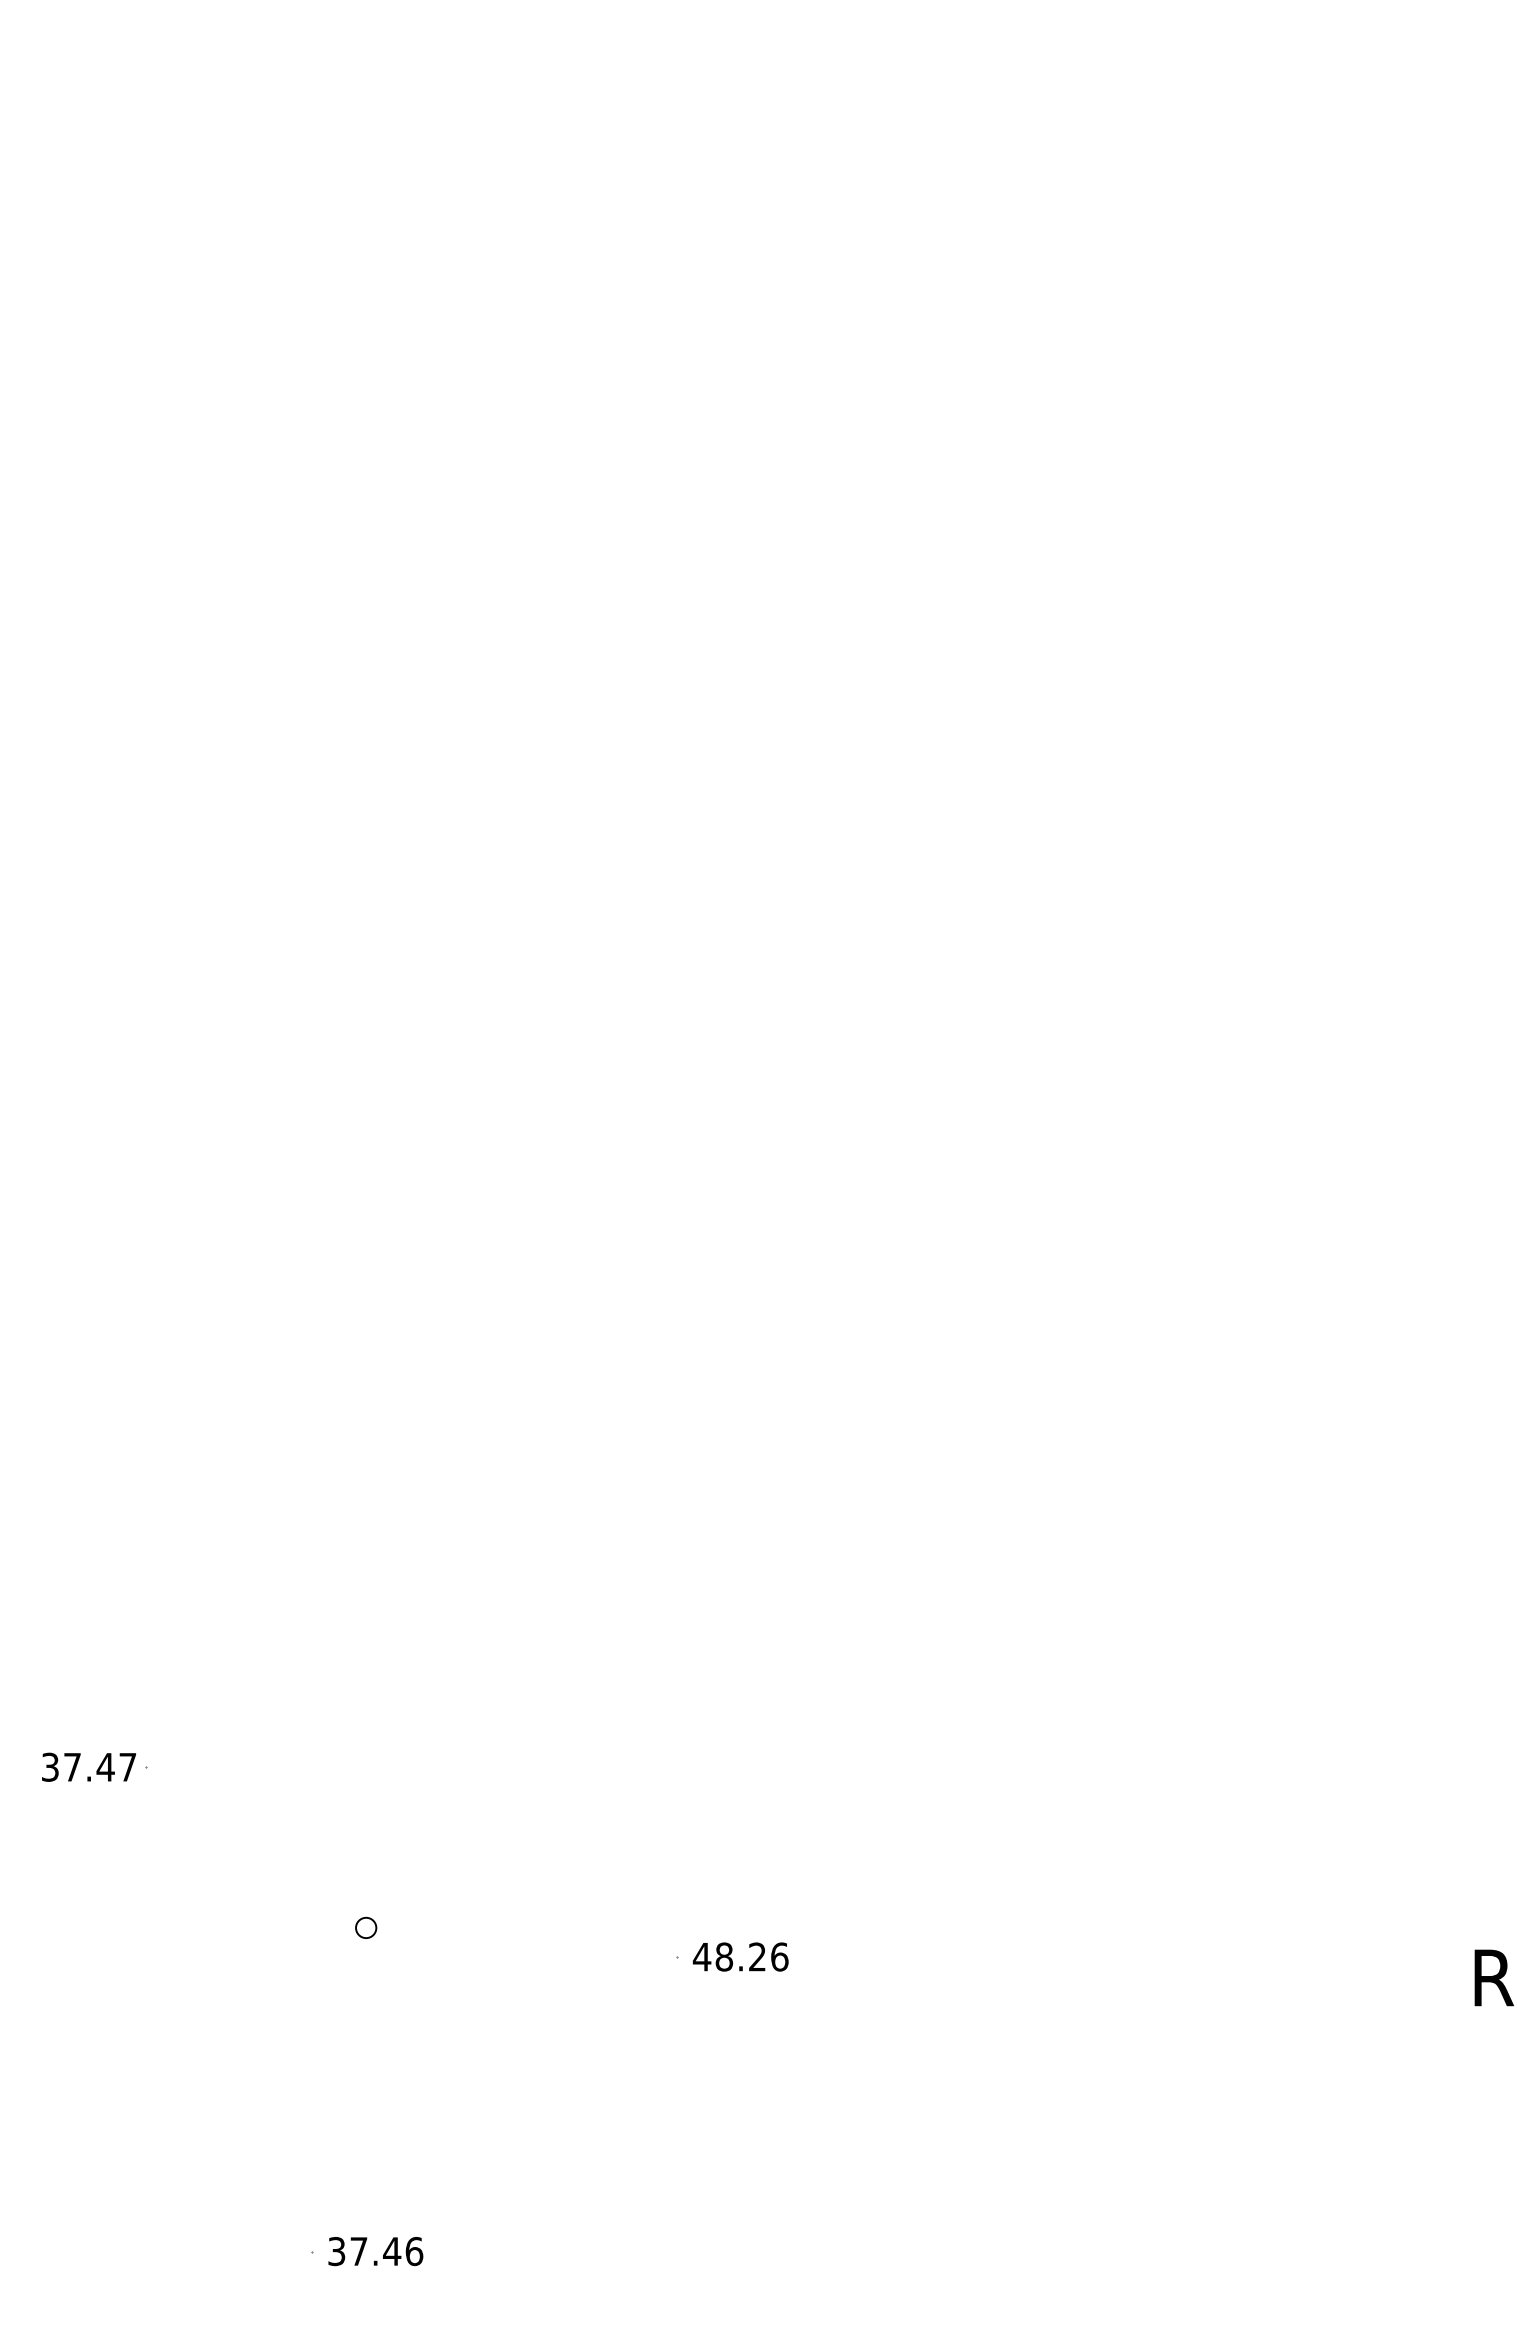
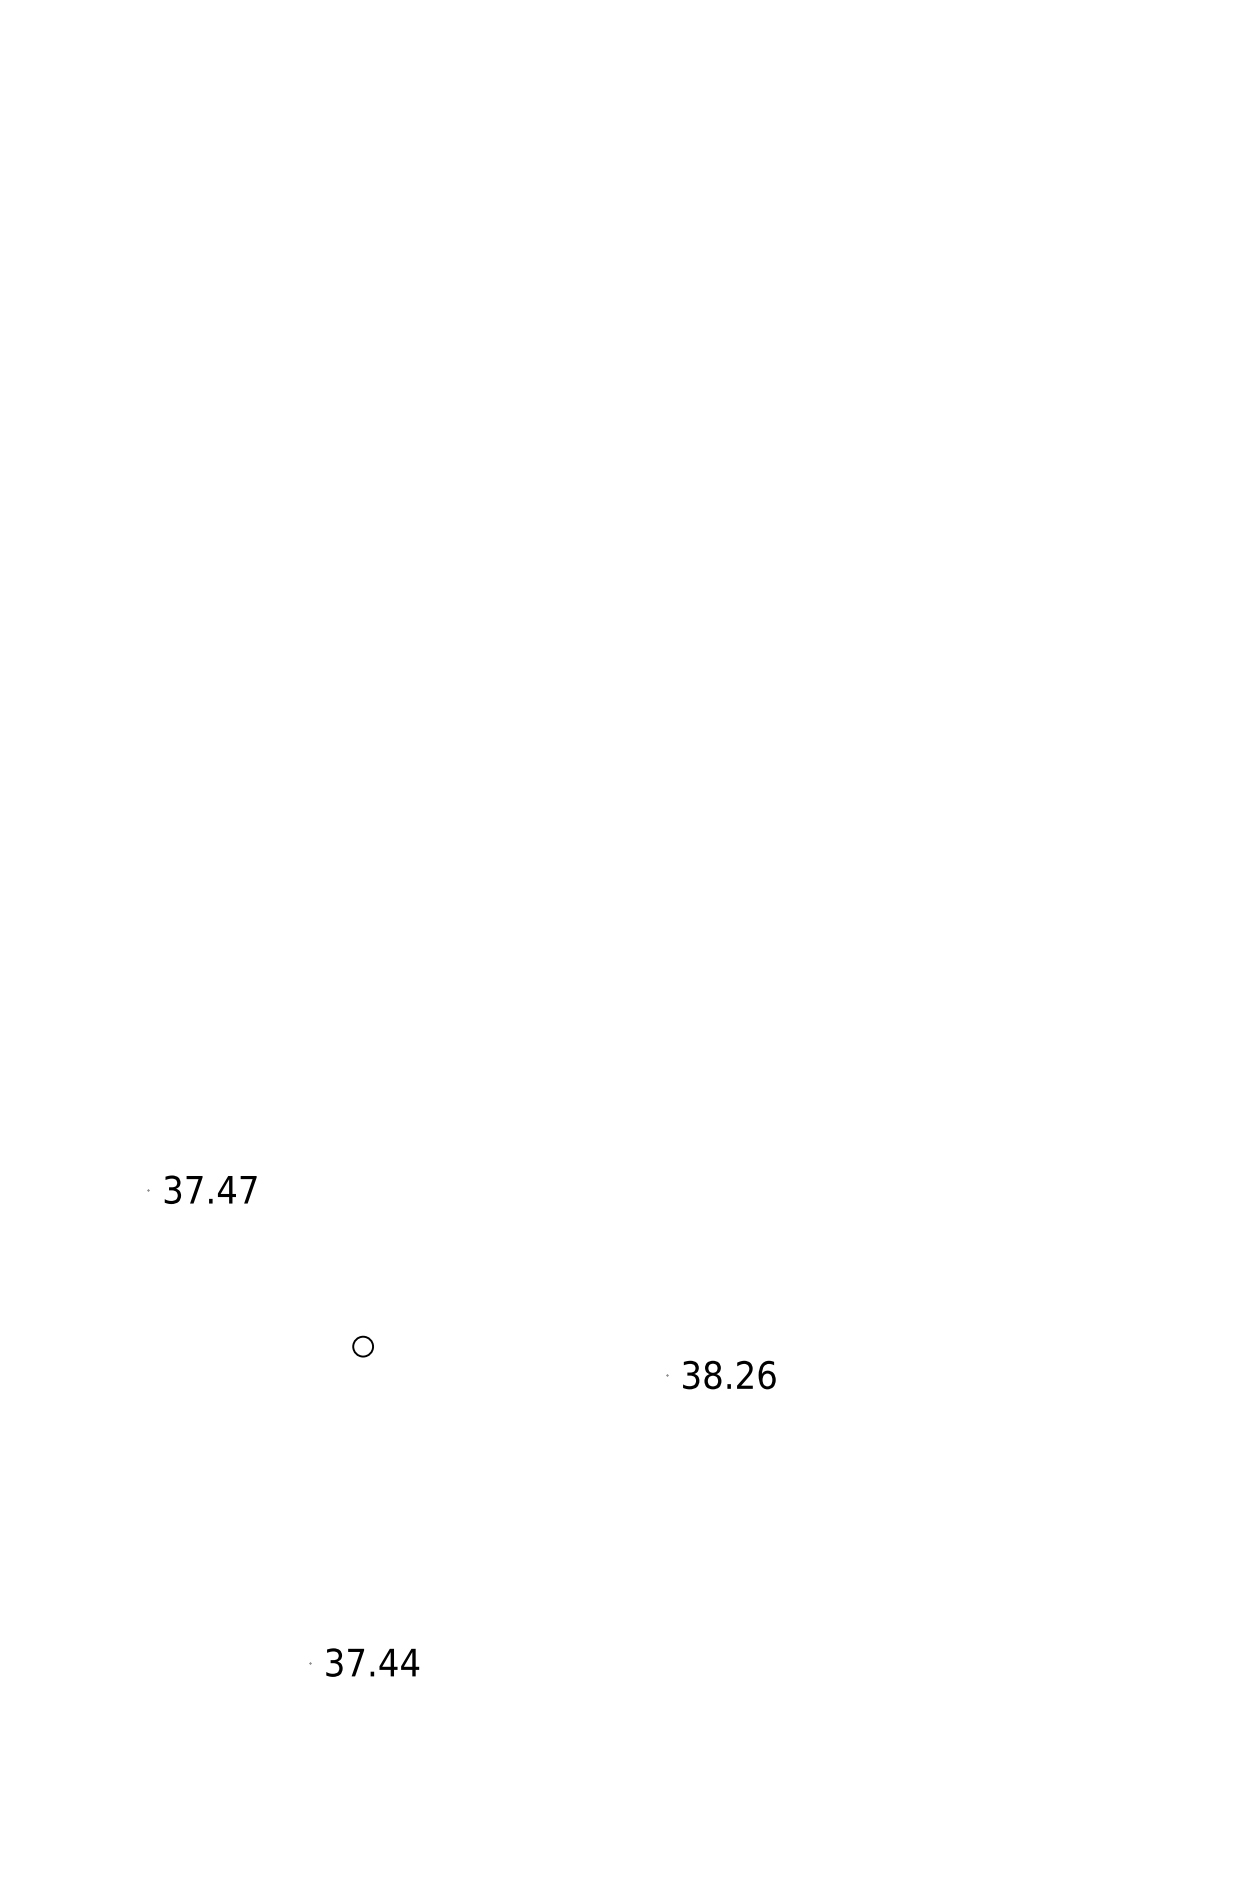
text: (88, 1766) -> (210, 1188), moved
text: (701, 1956) -> (690, 1374), 48.26 -> 38.26
text: (414, 2251) -> (410, 1662), 37.46 -> 37.44

